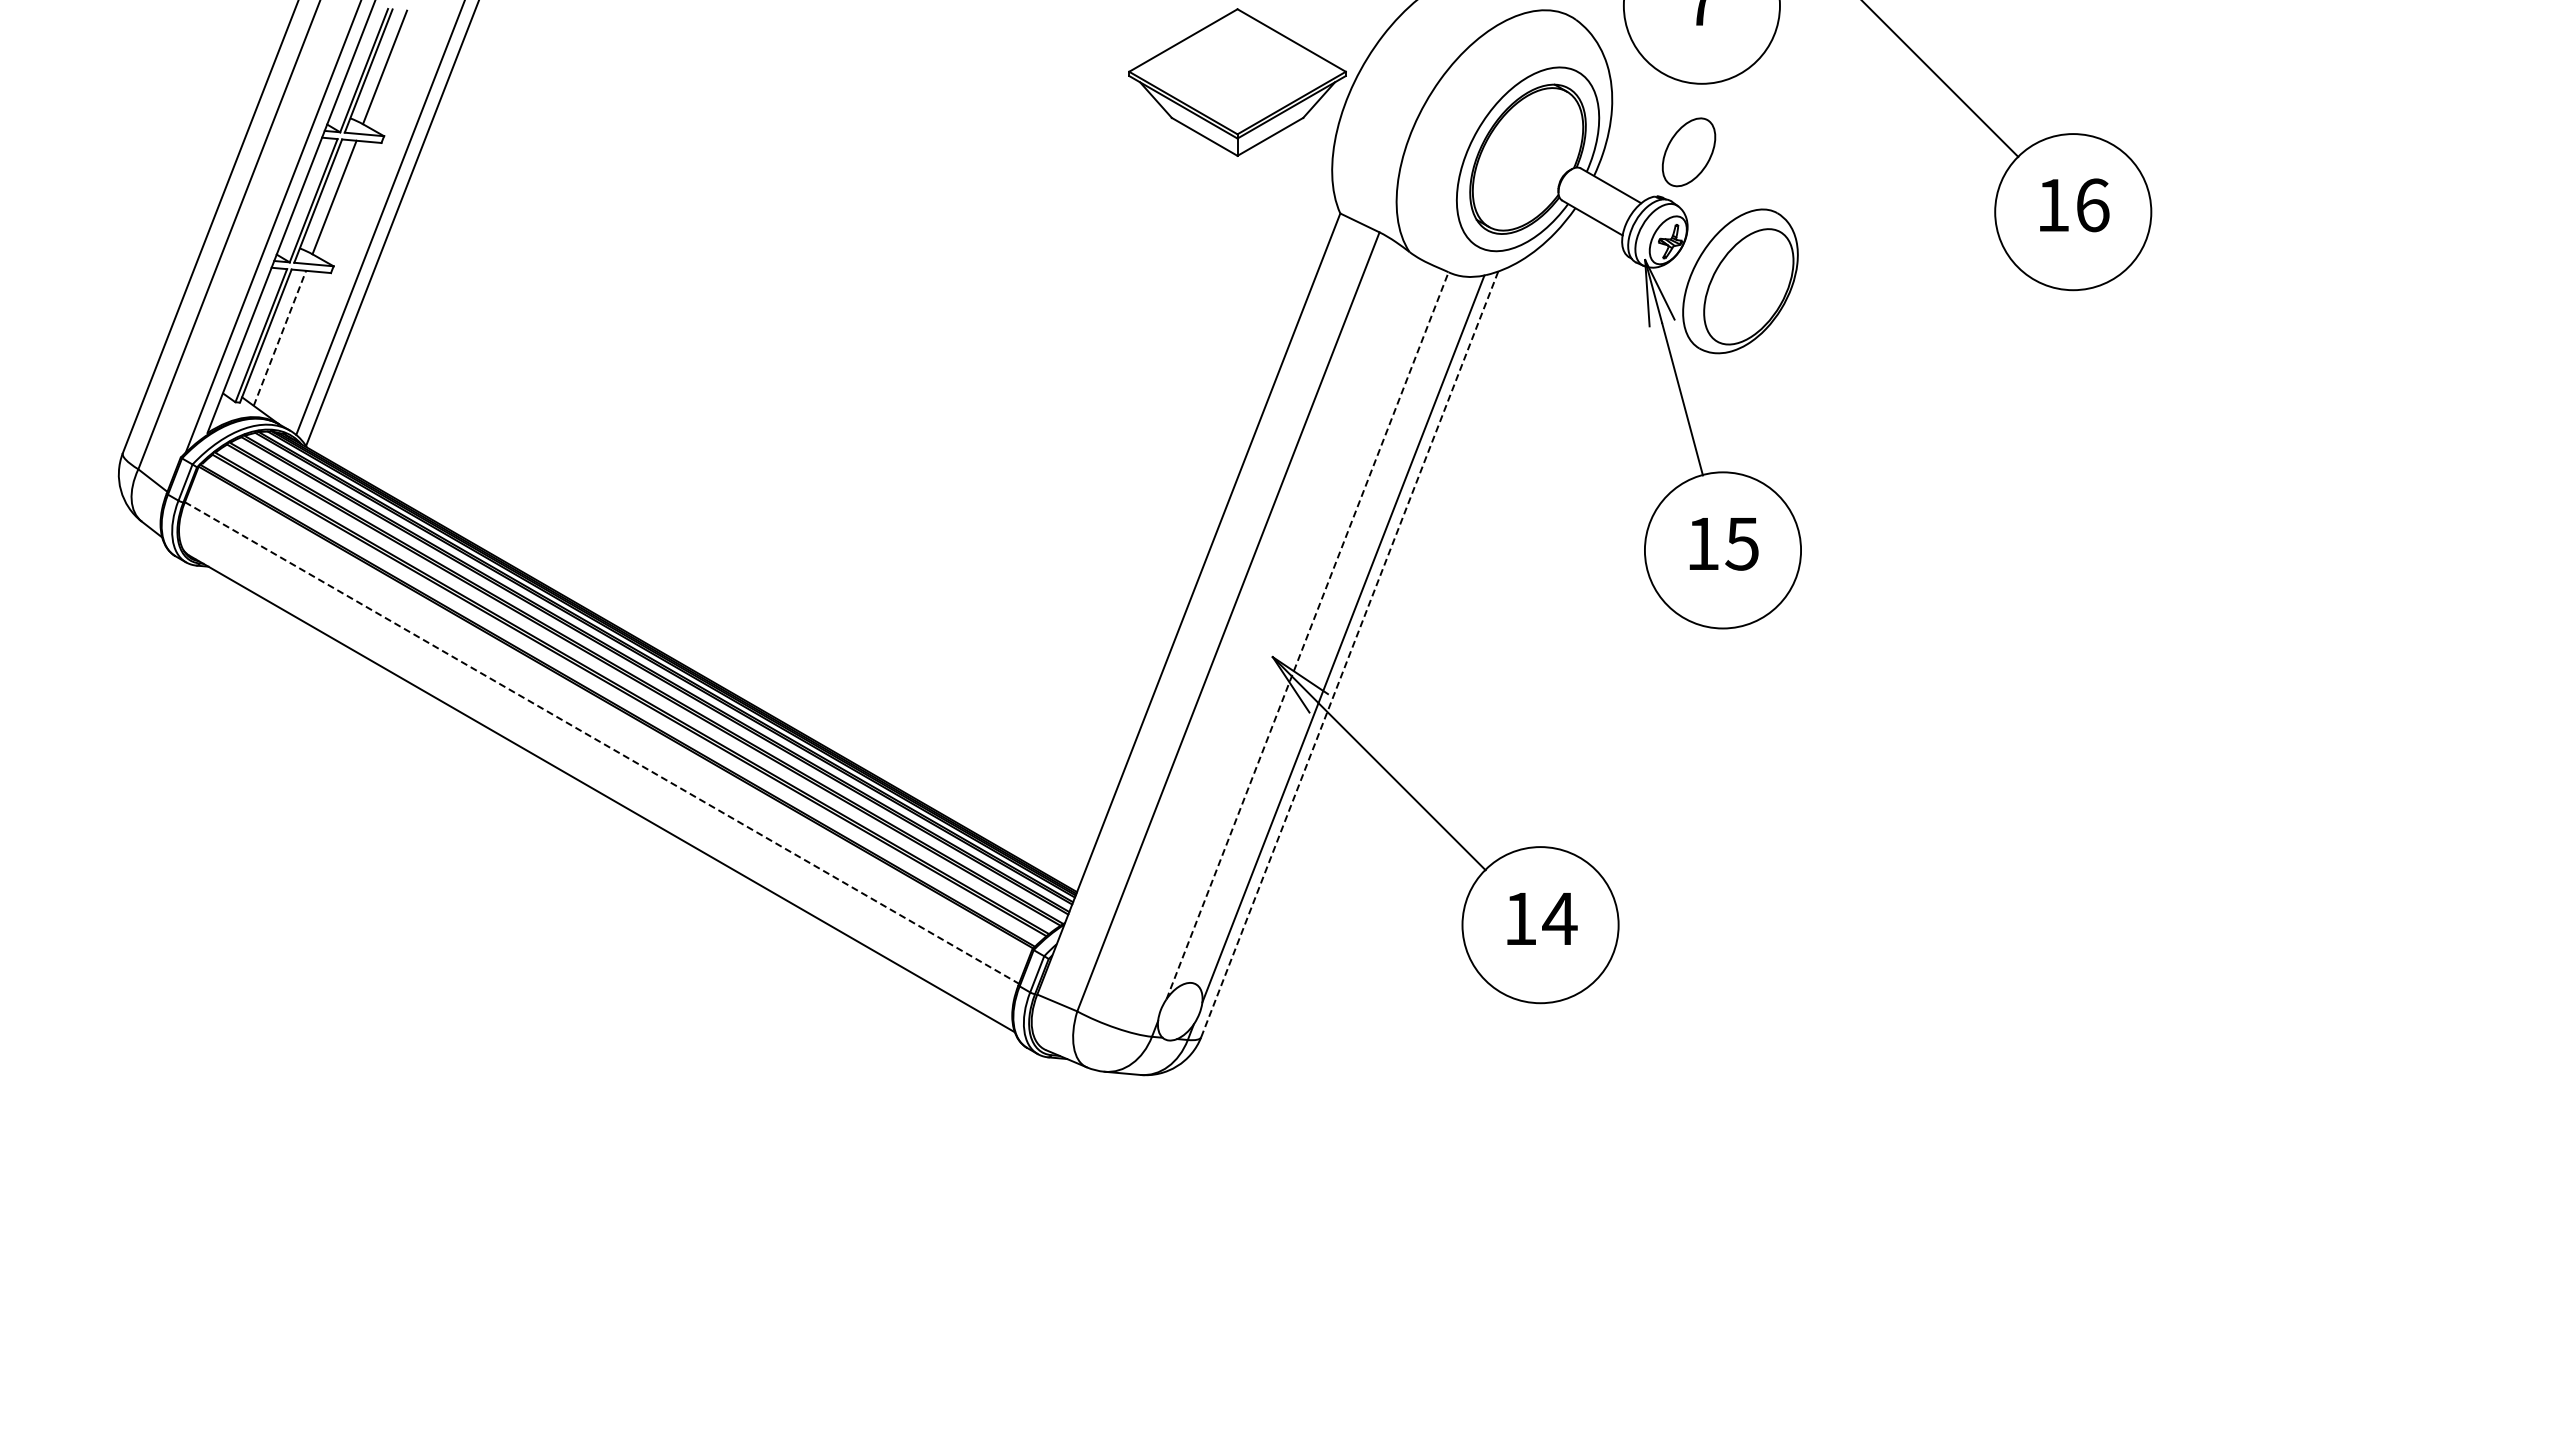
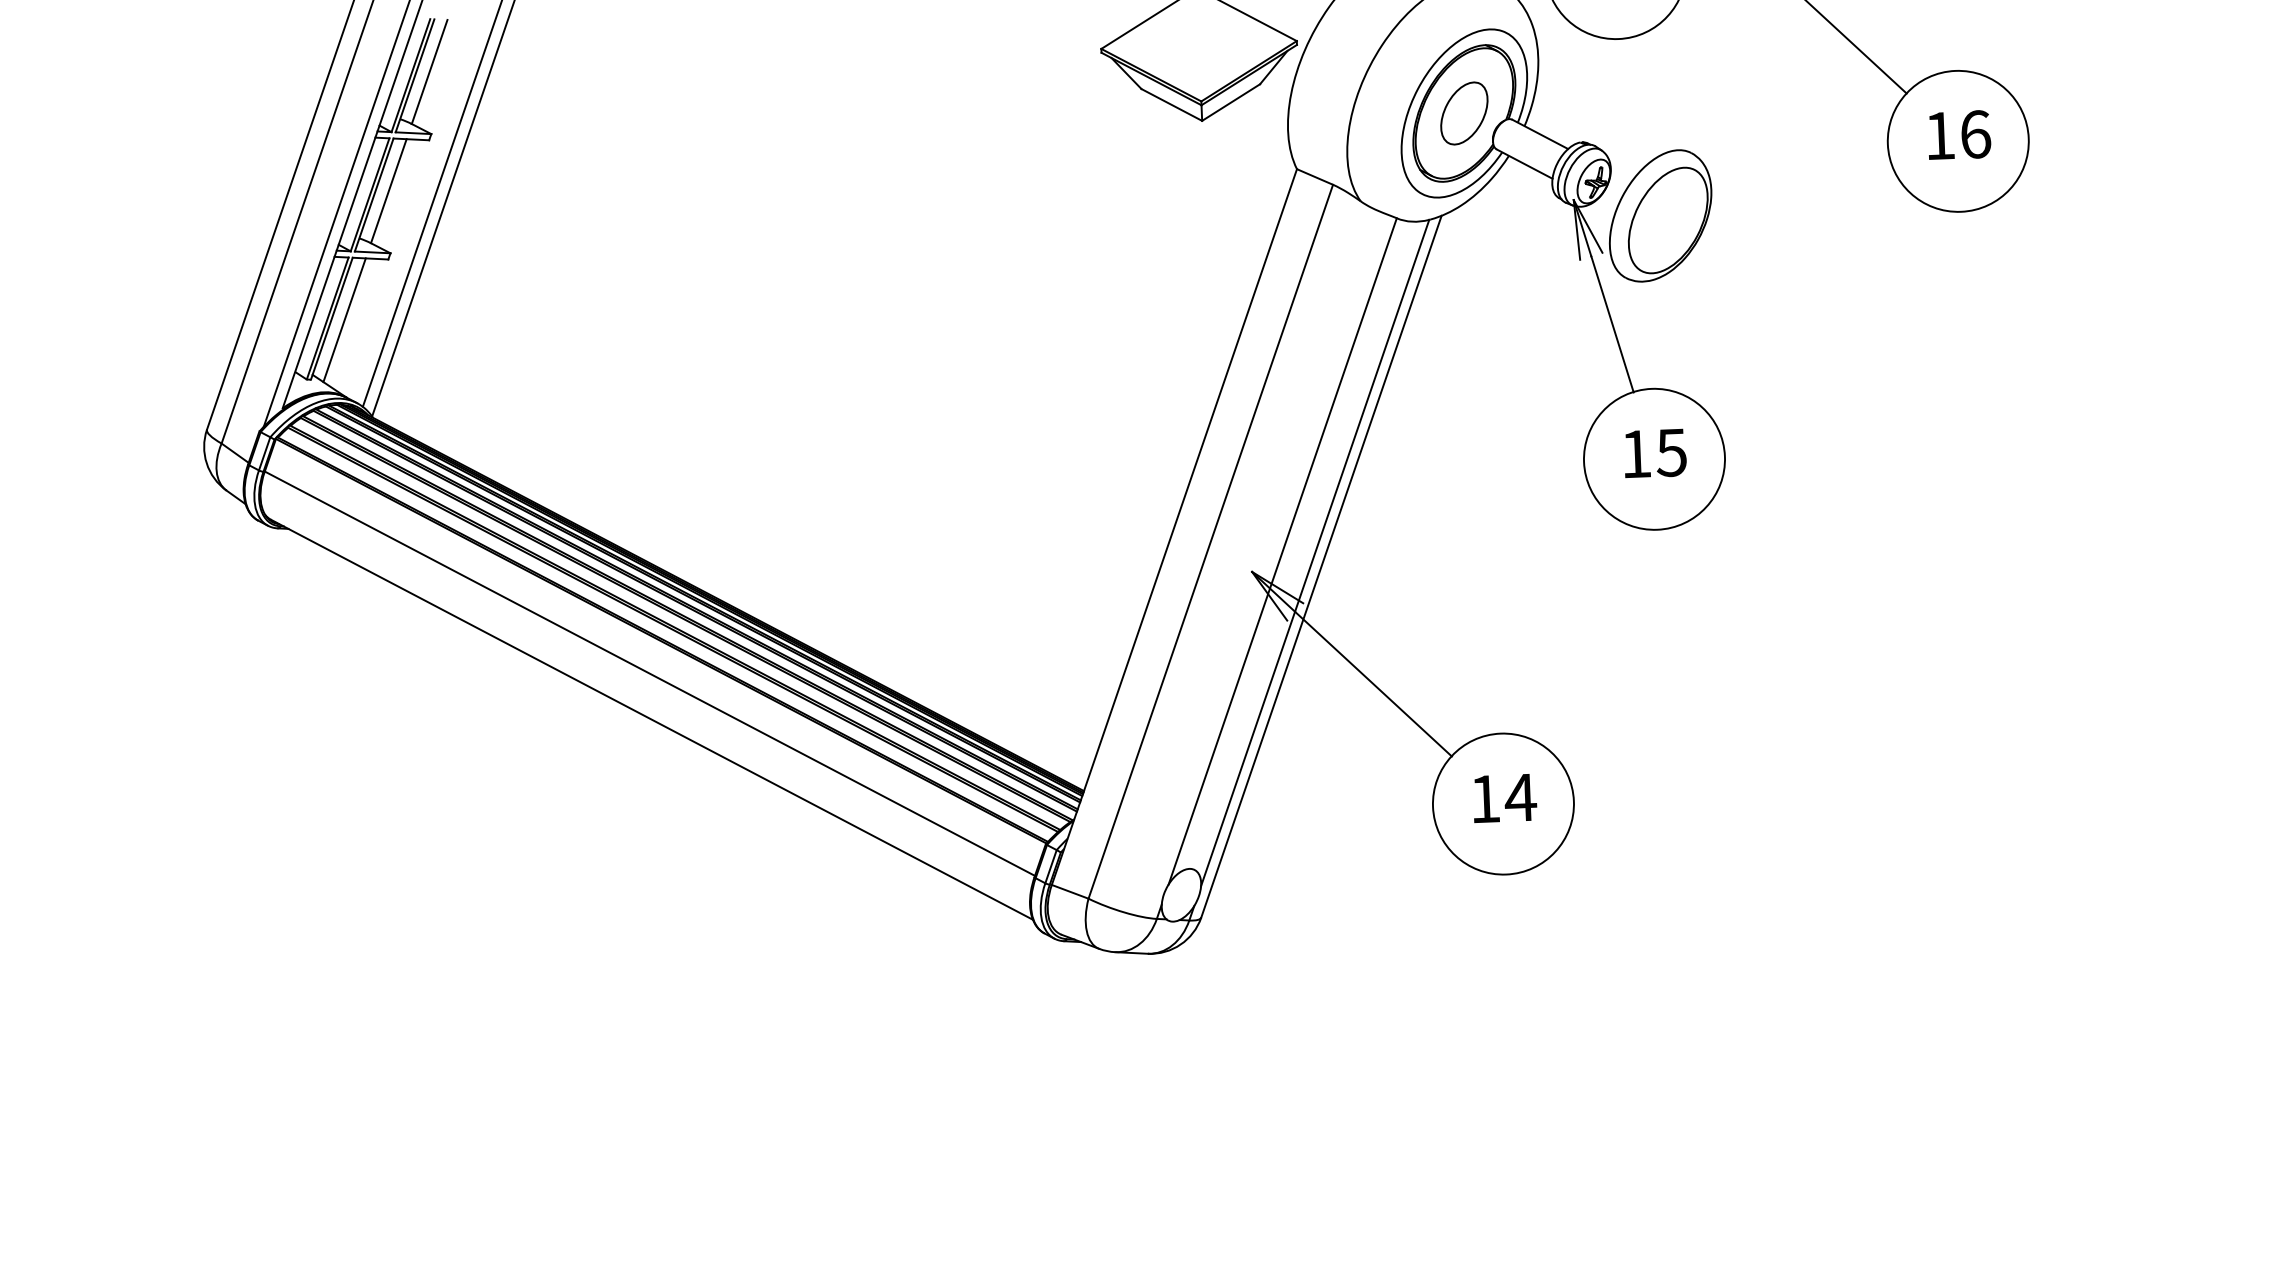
part: (1688, 152) -> (1463, 113), moved
line: (280, 337) -> (345, 319), dashed -> solid
line: (1307, 635) -> (1282, 551), dashed -> solid
line: (1349, 654) -> (1321, 566), dashed -> solid
line: (601, 742) -> (649, 673), dashed -> solid

